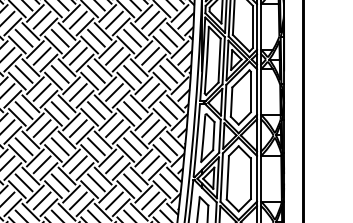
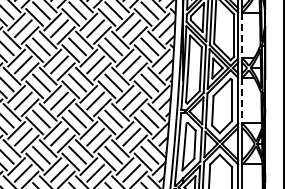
line: (261, 26) -> (242, 35), solid -> dashed
line: (261, 92) -> (242, 101), solid -> dashed

